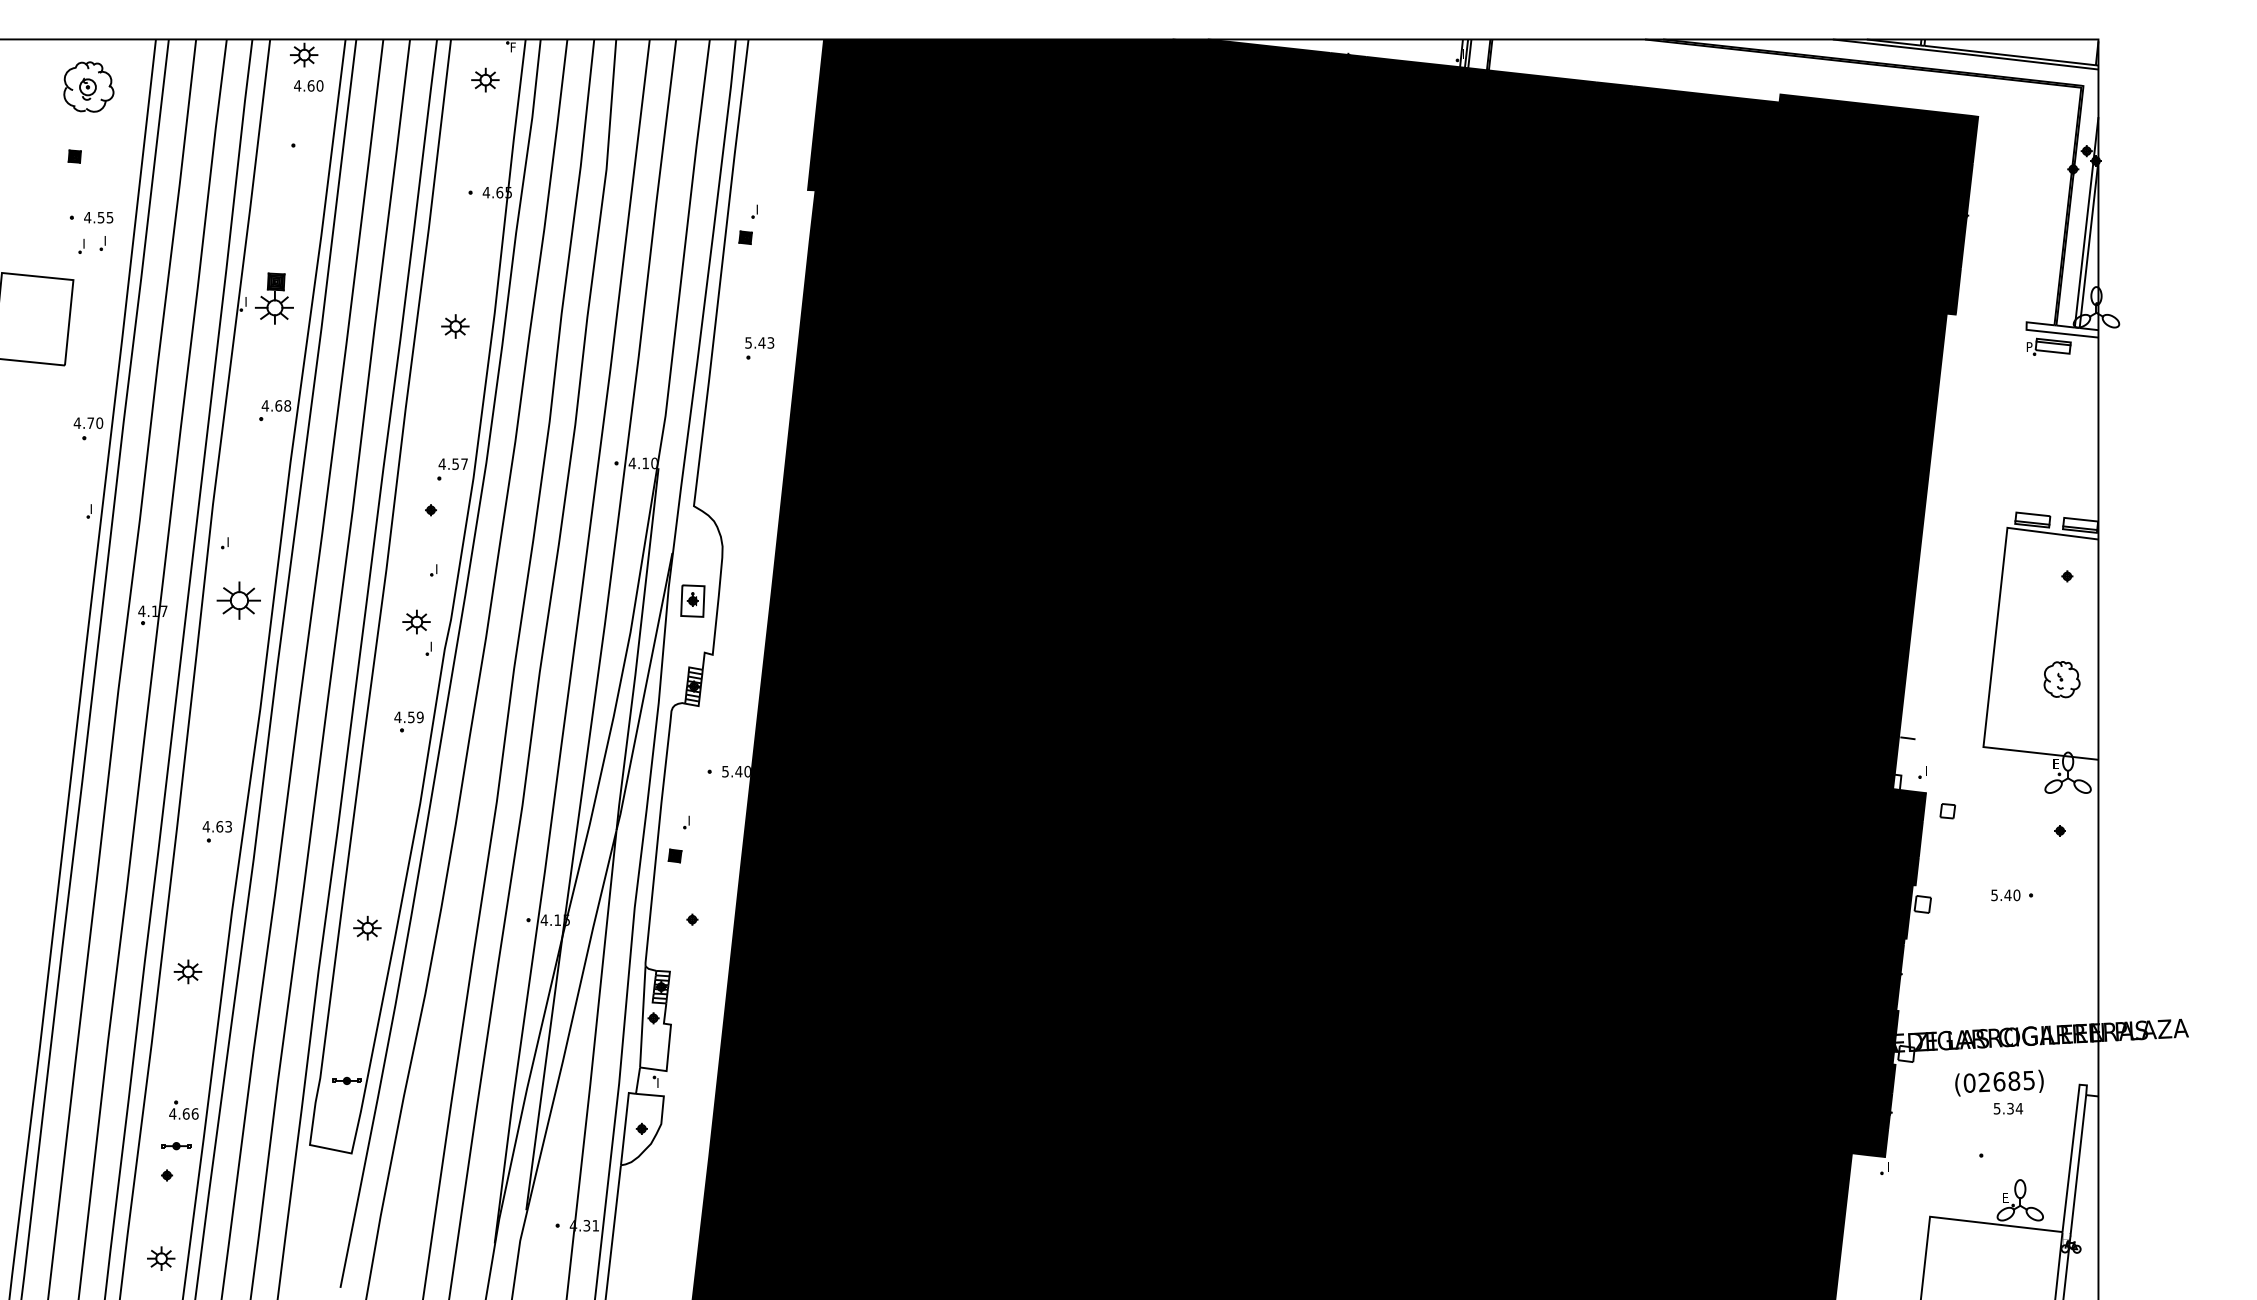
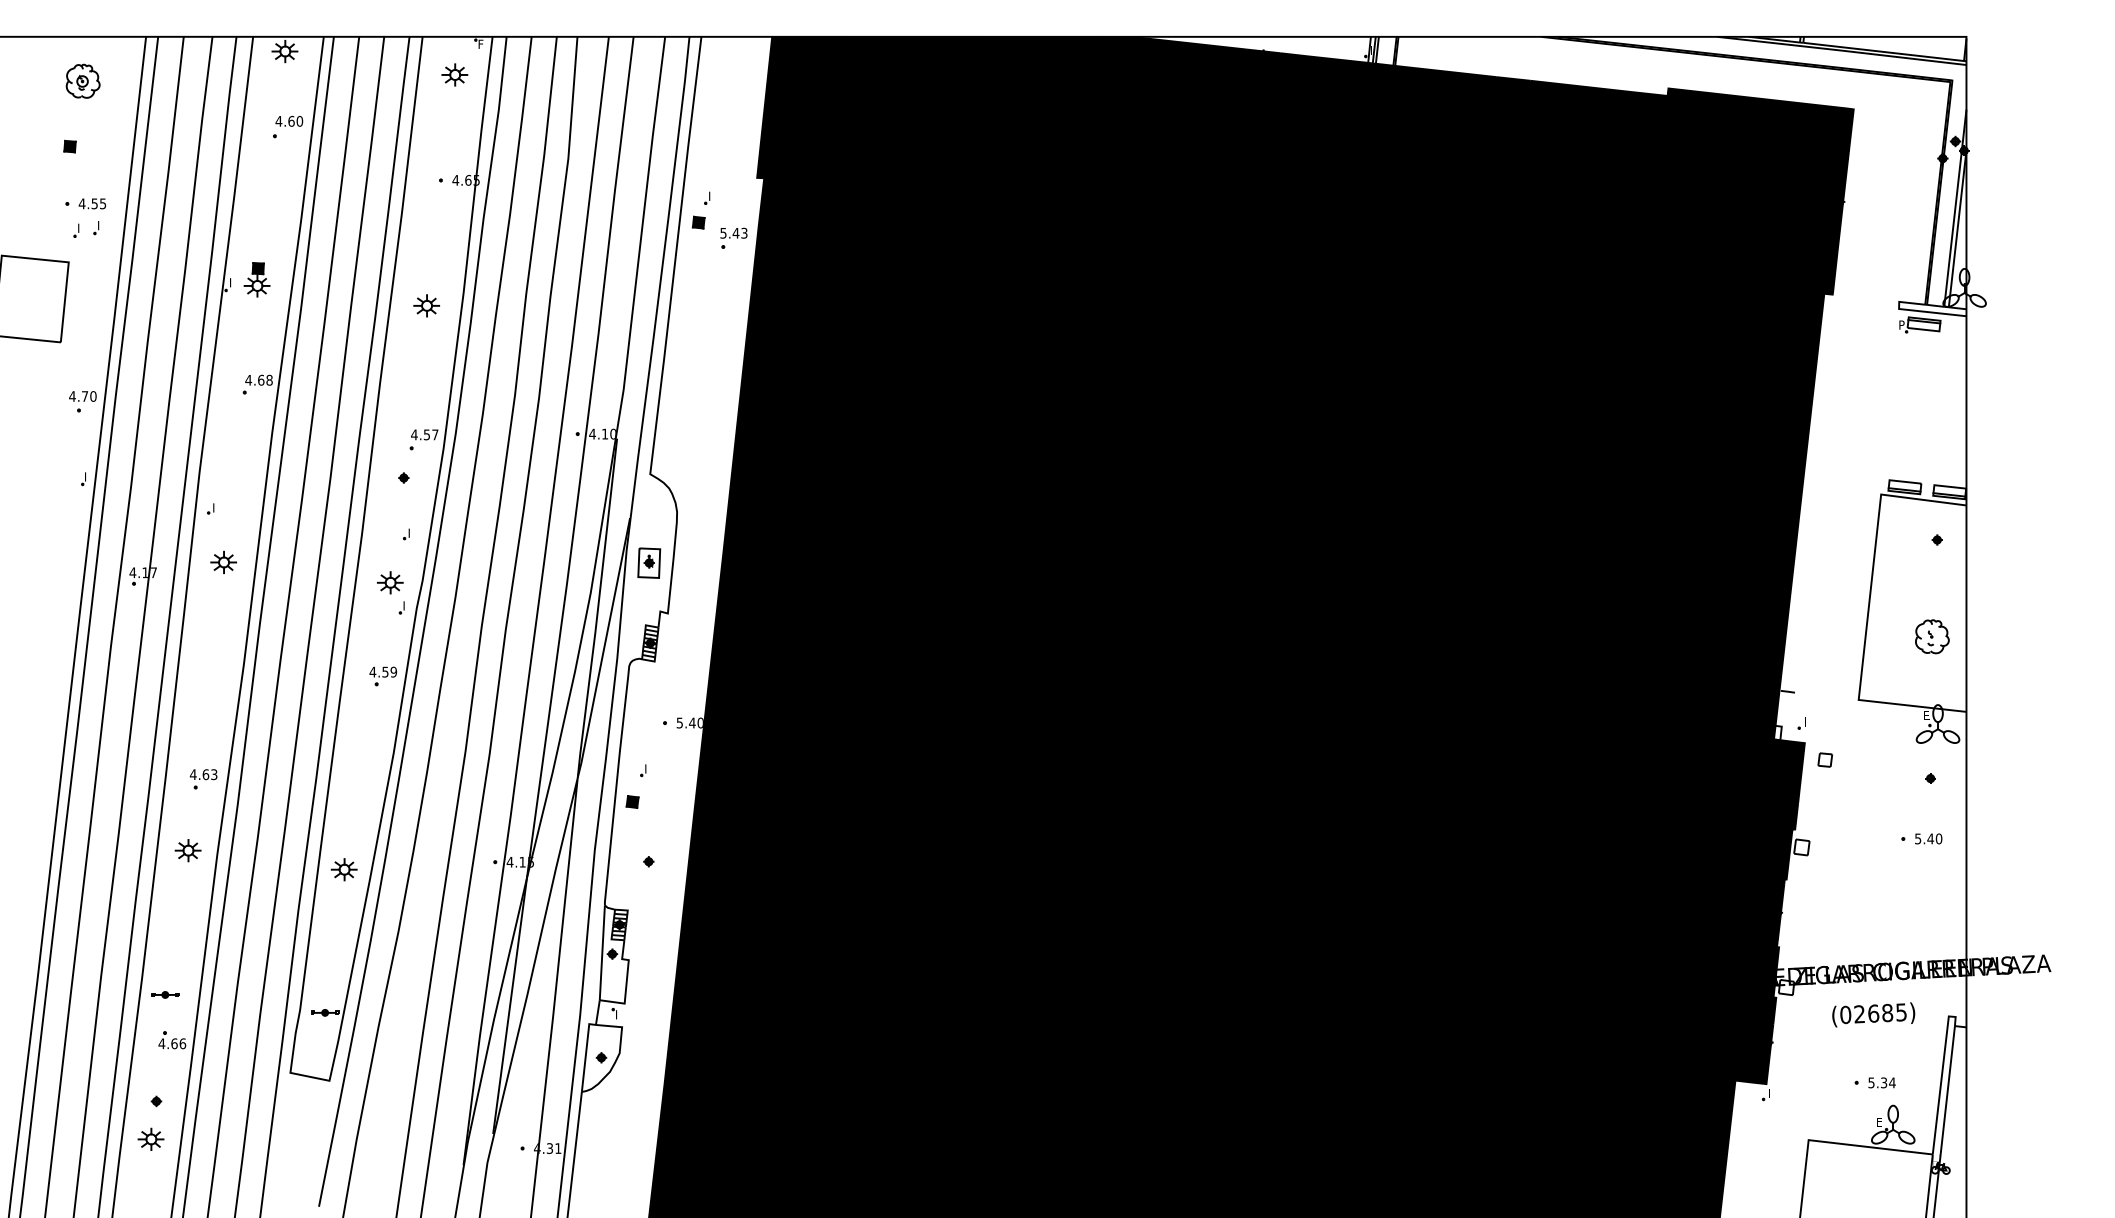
part: (88, 86) -> (82, 80), size x0.71
text: (308, 86) -> (289, 121), moved
part: (273, 298) -> (256, 279), size x0.71
part: (759, 347) -> (733, 237), moved
part: (238, 599) -> (223, 561), size x0.62
text: (2005, 894) -> (1928, 838), moved
part: (187, 971) -> (187, 850), moved
text: (2007, 1108) -> (1881, 1082), moved
part: (176, 1145) -> (165, 994), moved
part: (160, 1257) -> (150, 1138), moved

